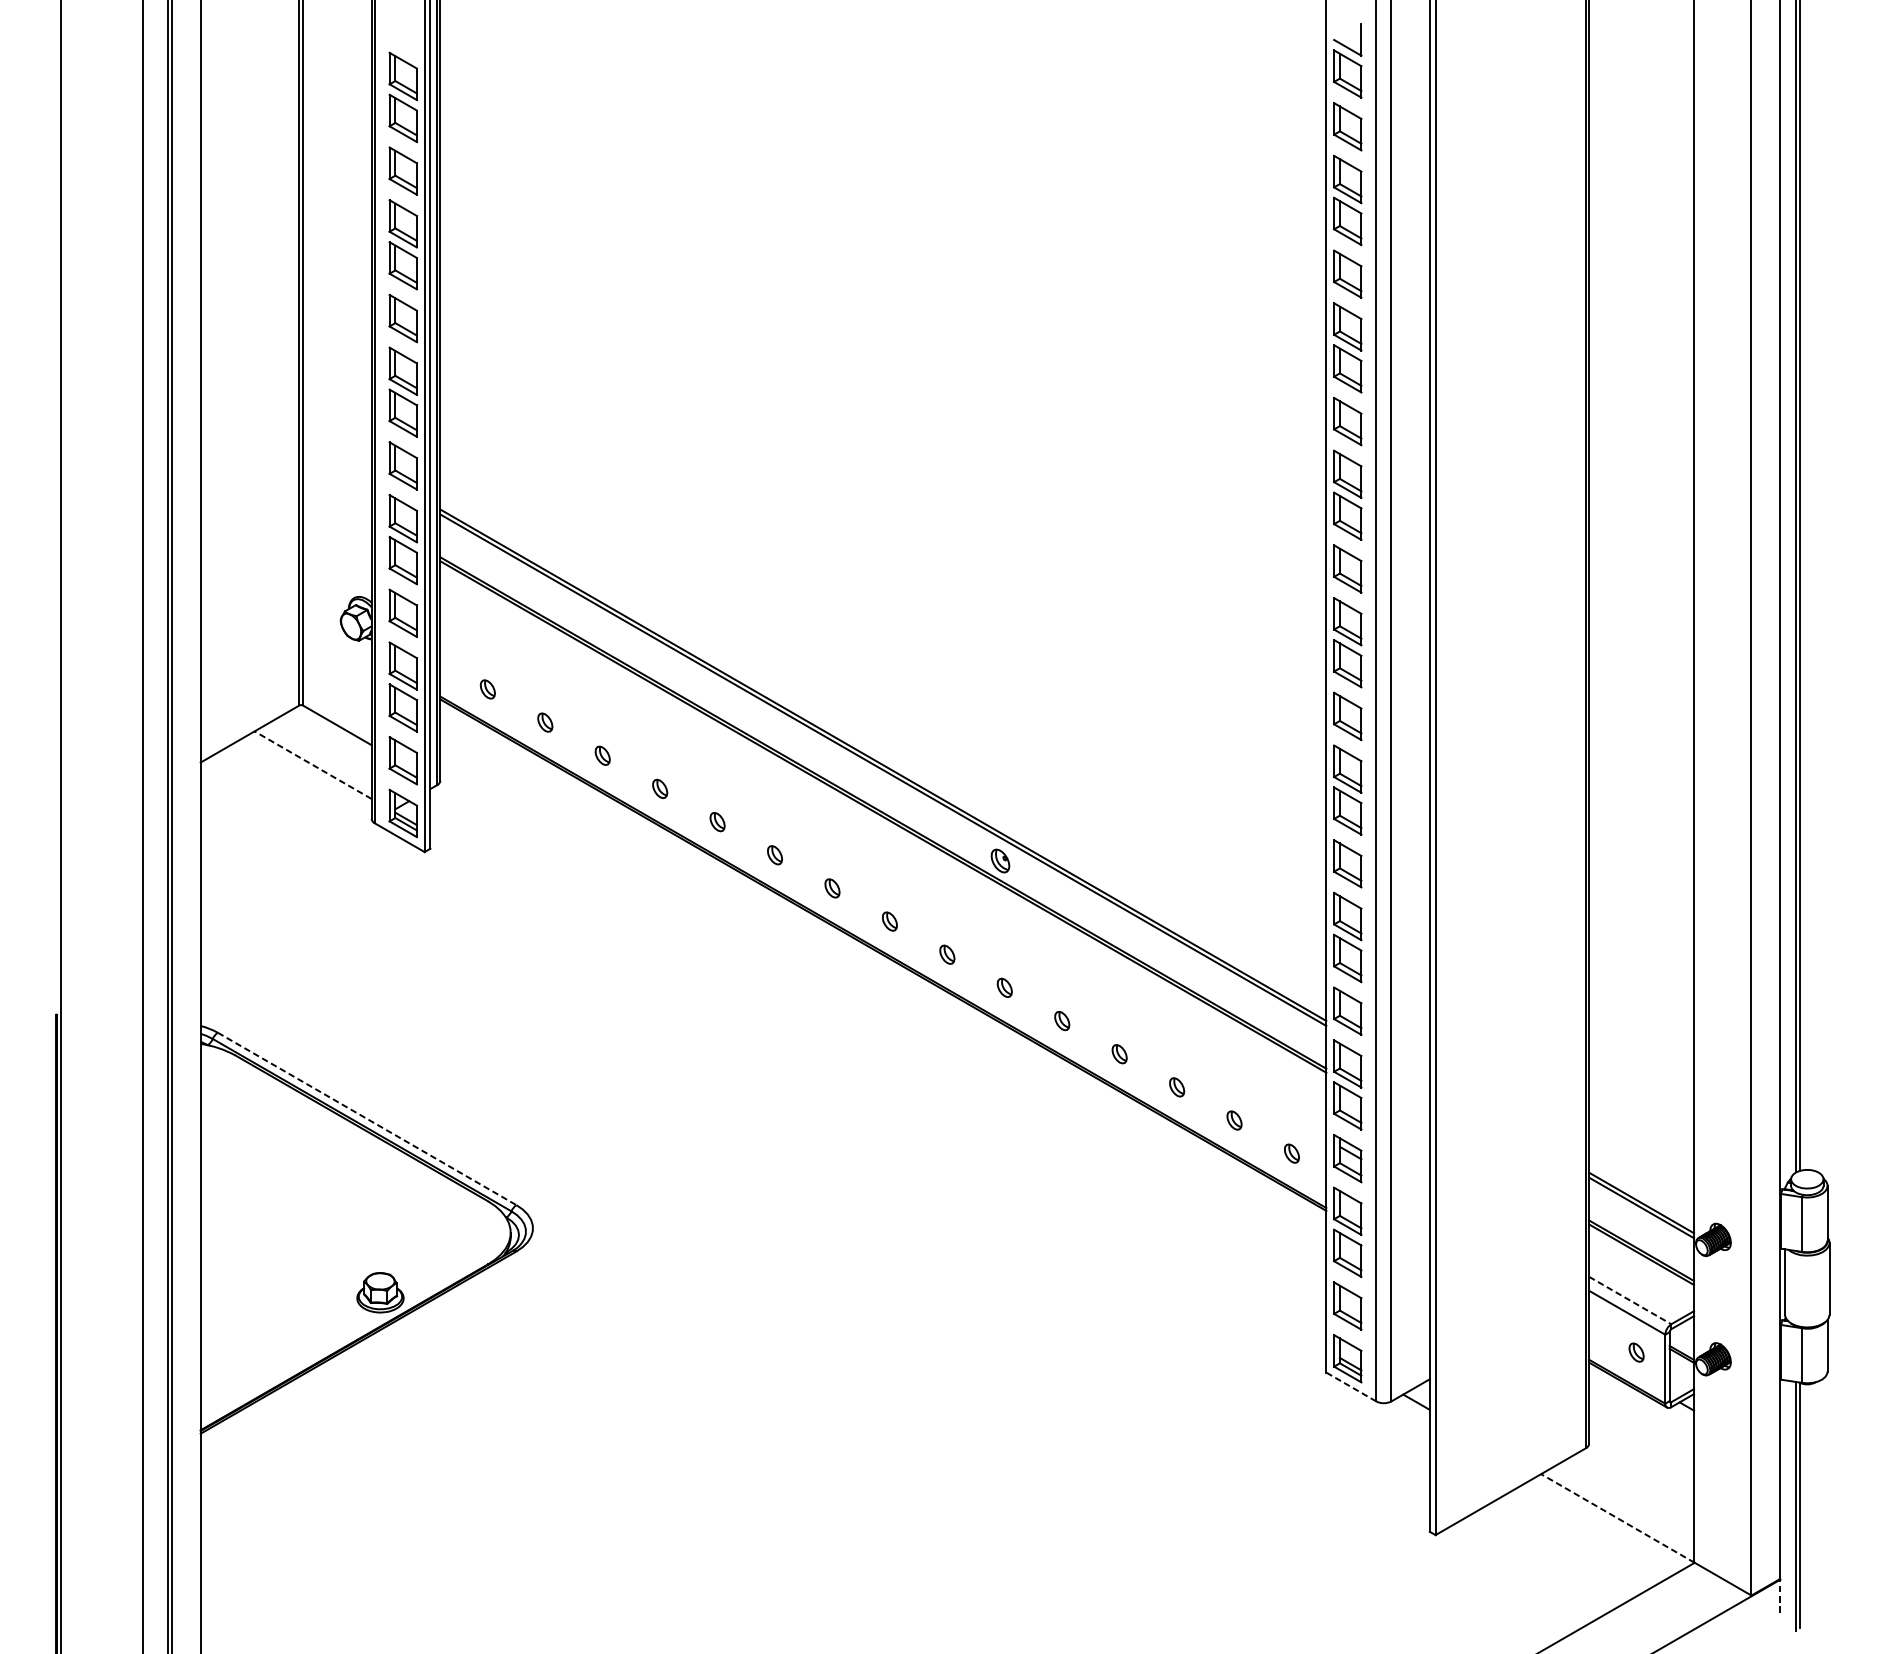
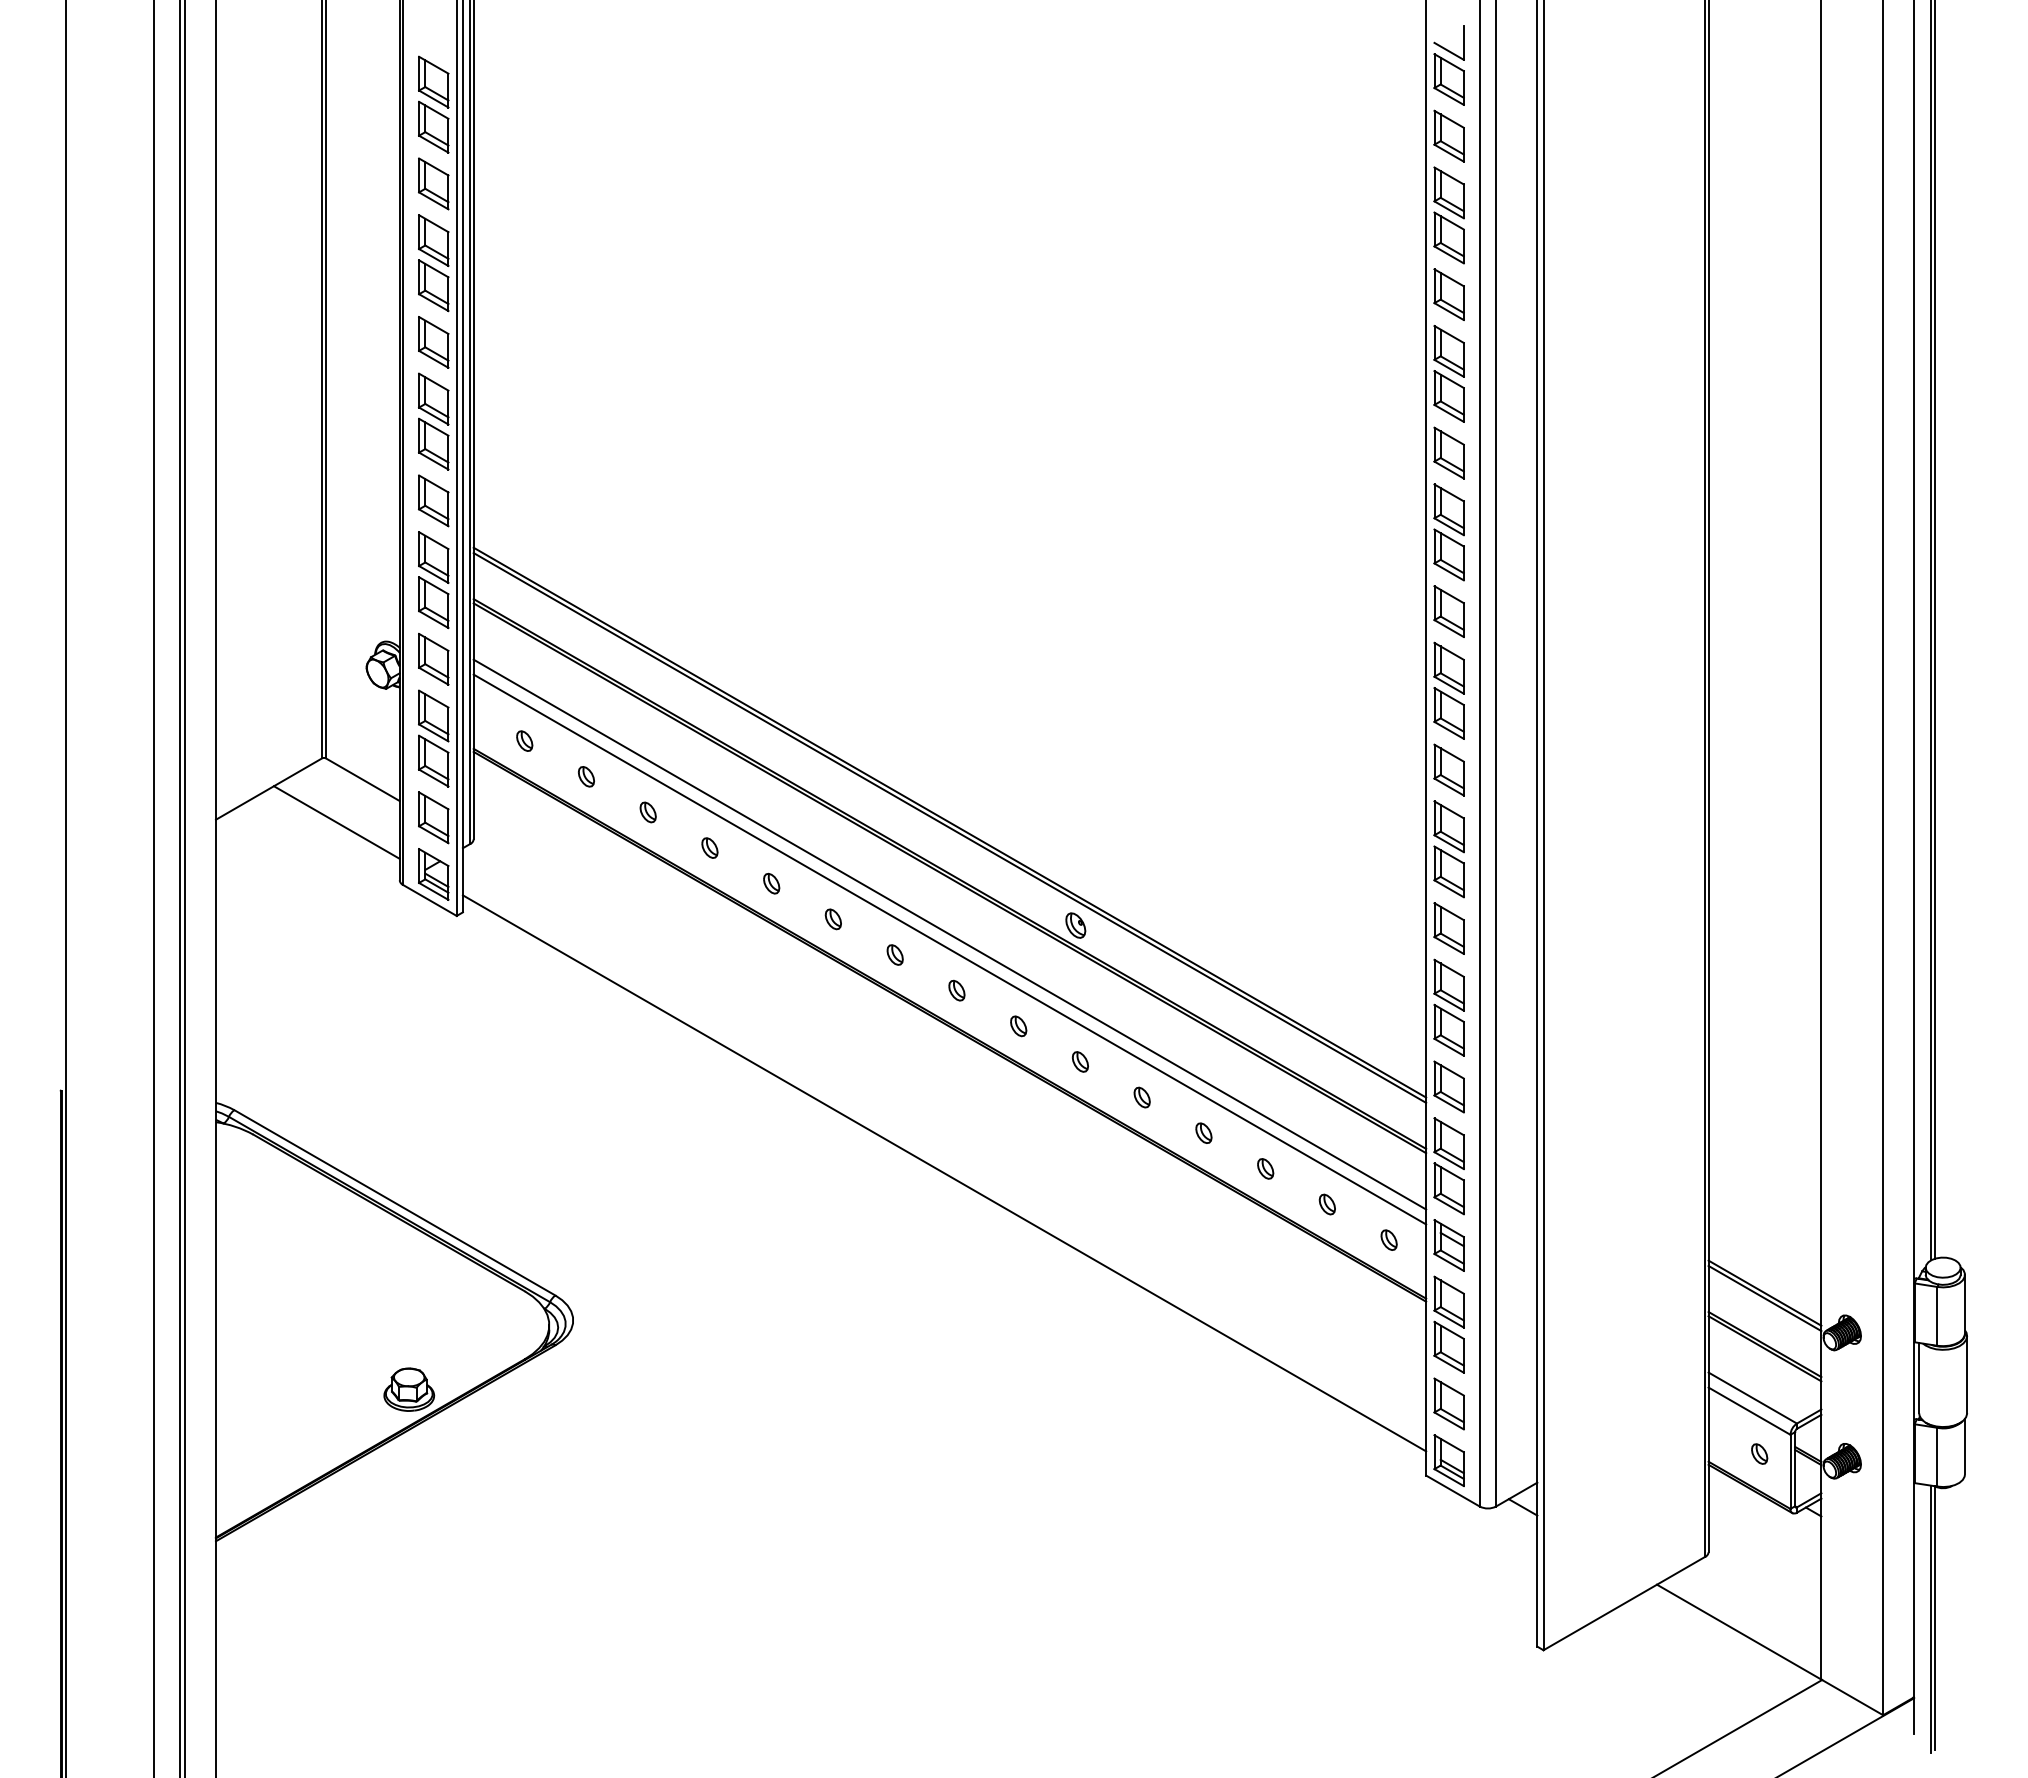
line: (312, 765) -> (336, 822), dashed -> solid
line: (883, 869) -> (949, 934), added
line: (883, 883) -> (949, 949), added
line: (878, 1091) -> (944, 1173), added
line: (367, 1119) -> (395, 1203), dashed -> solid
line: (1630, 1300) -> (1753, 1398), dashed -> solid
line: (1350, 1386) -> (1452, 1490), dashed -> solid
line: (1617, 1518) -> (1739, 1632), dashed -> solid
line: (1779, 1596) -> (1913, 1716), dashed -> solid

